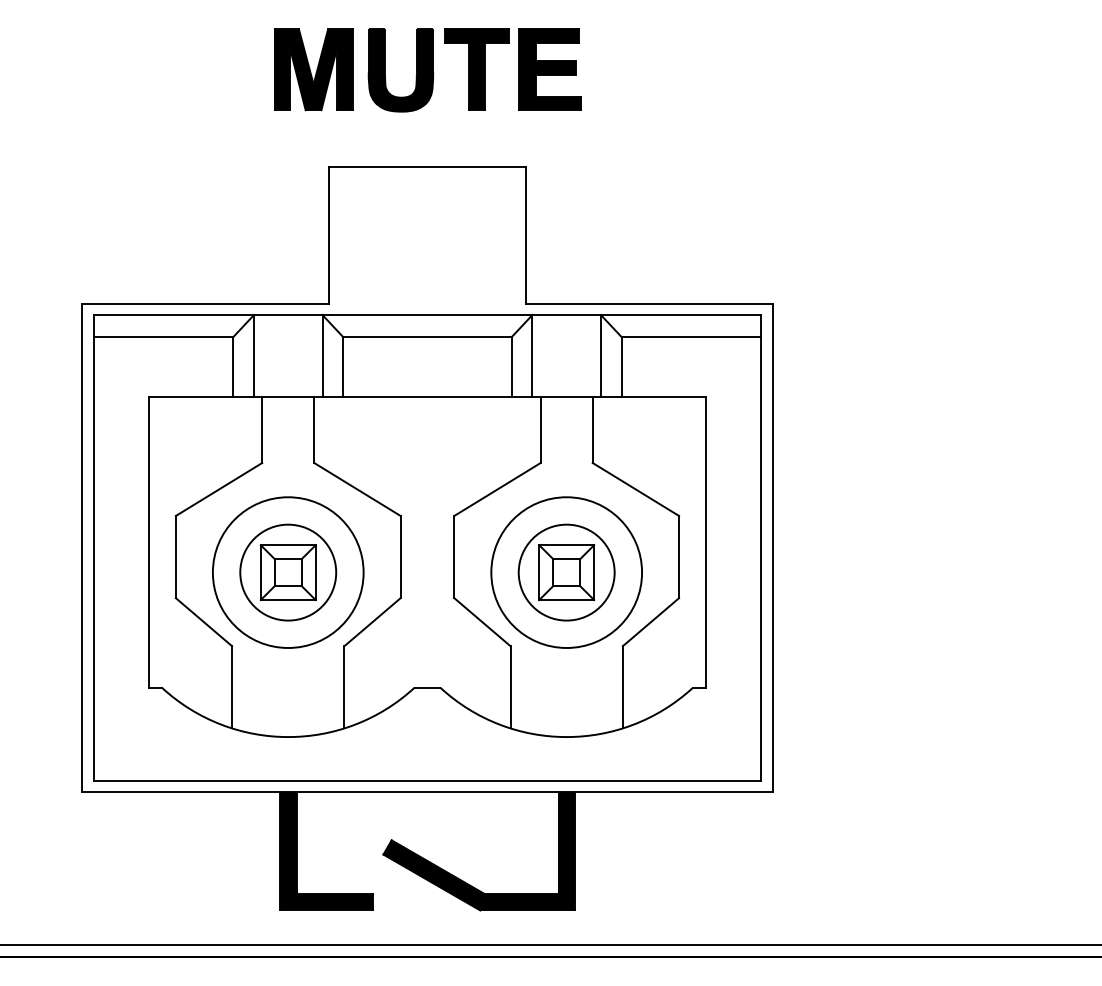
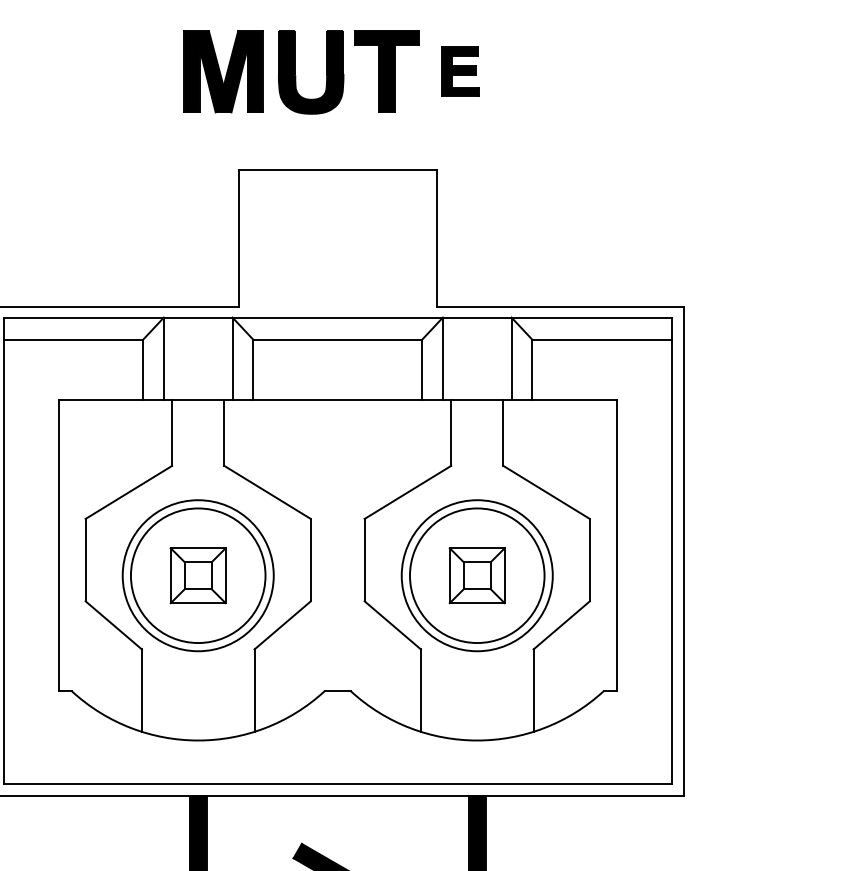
part: (549, 69) -> (460, 71), size x0.6
circle: (288, 572) -> (198, 575), size x1.4
circle: (566, 572) -> (477, 575), size x1.4

